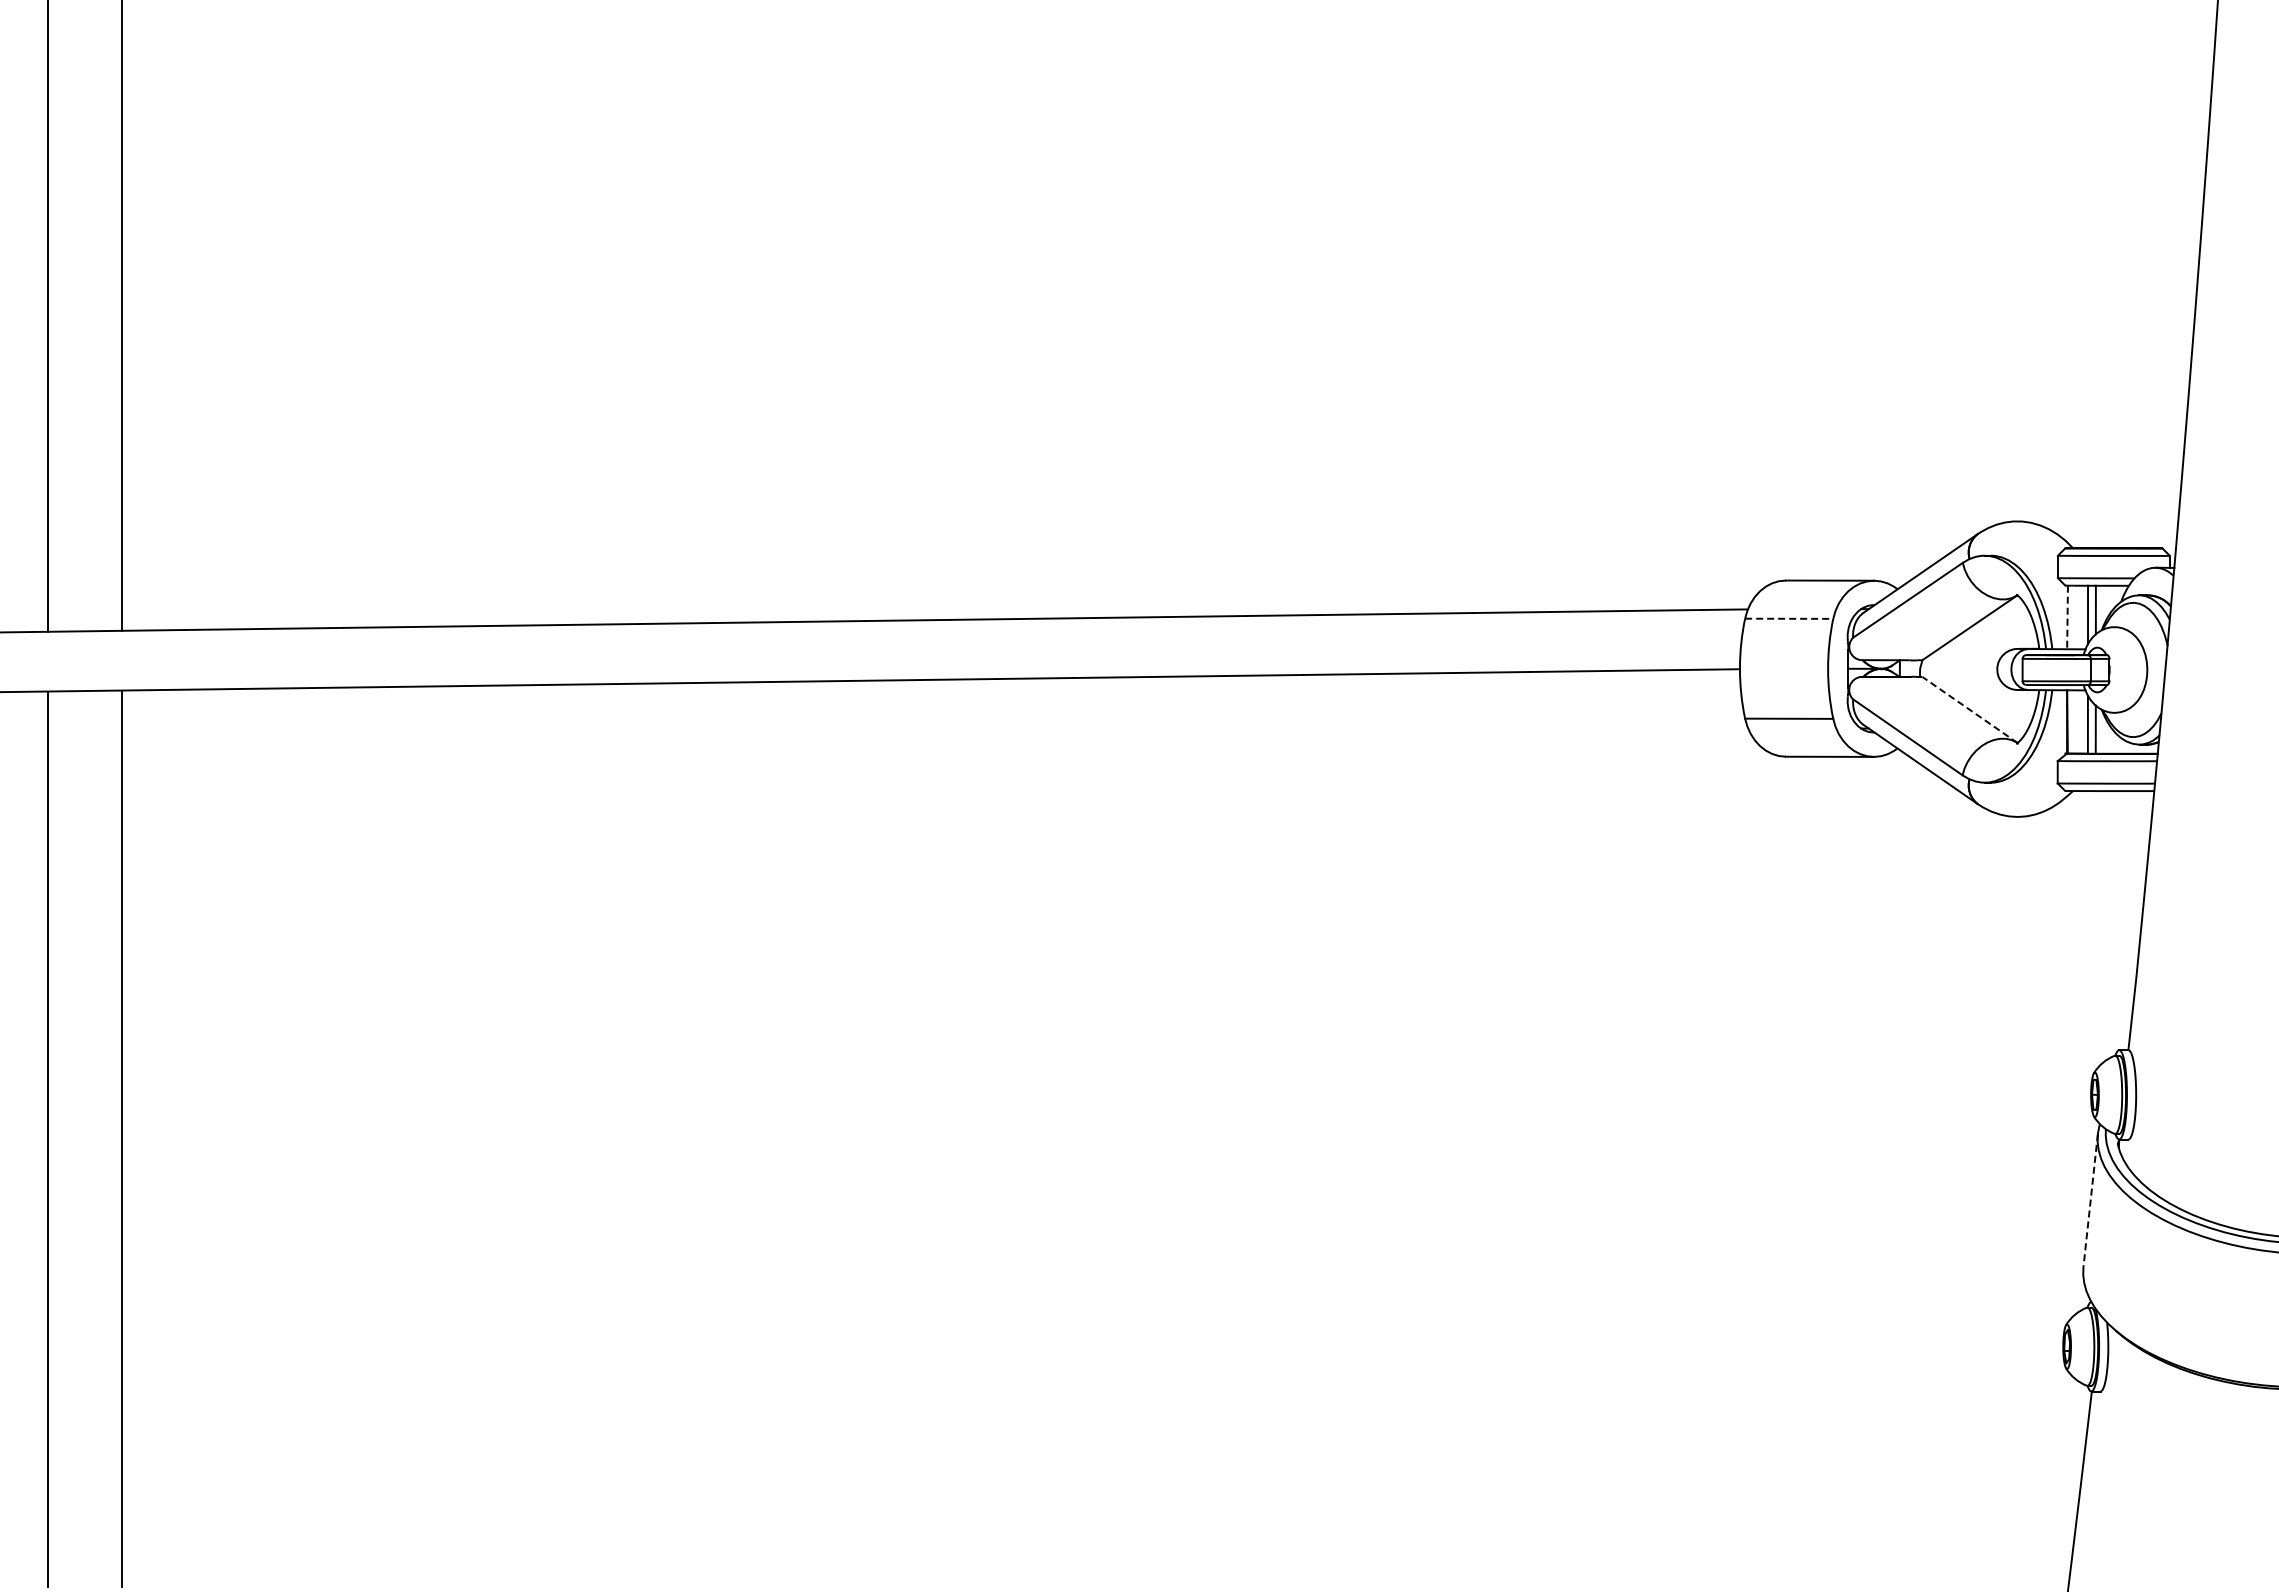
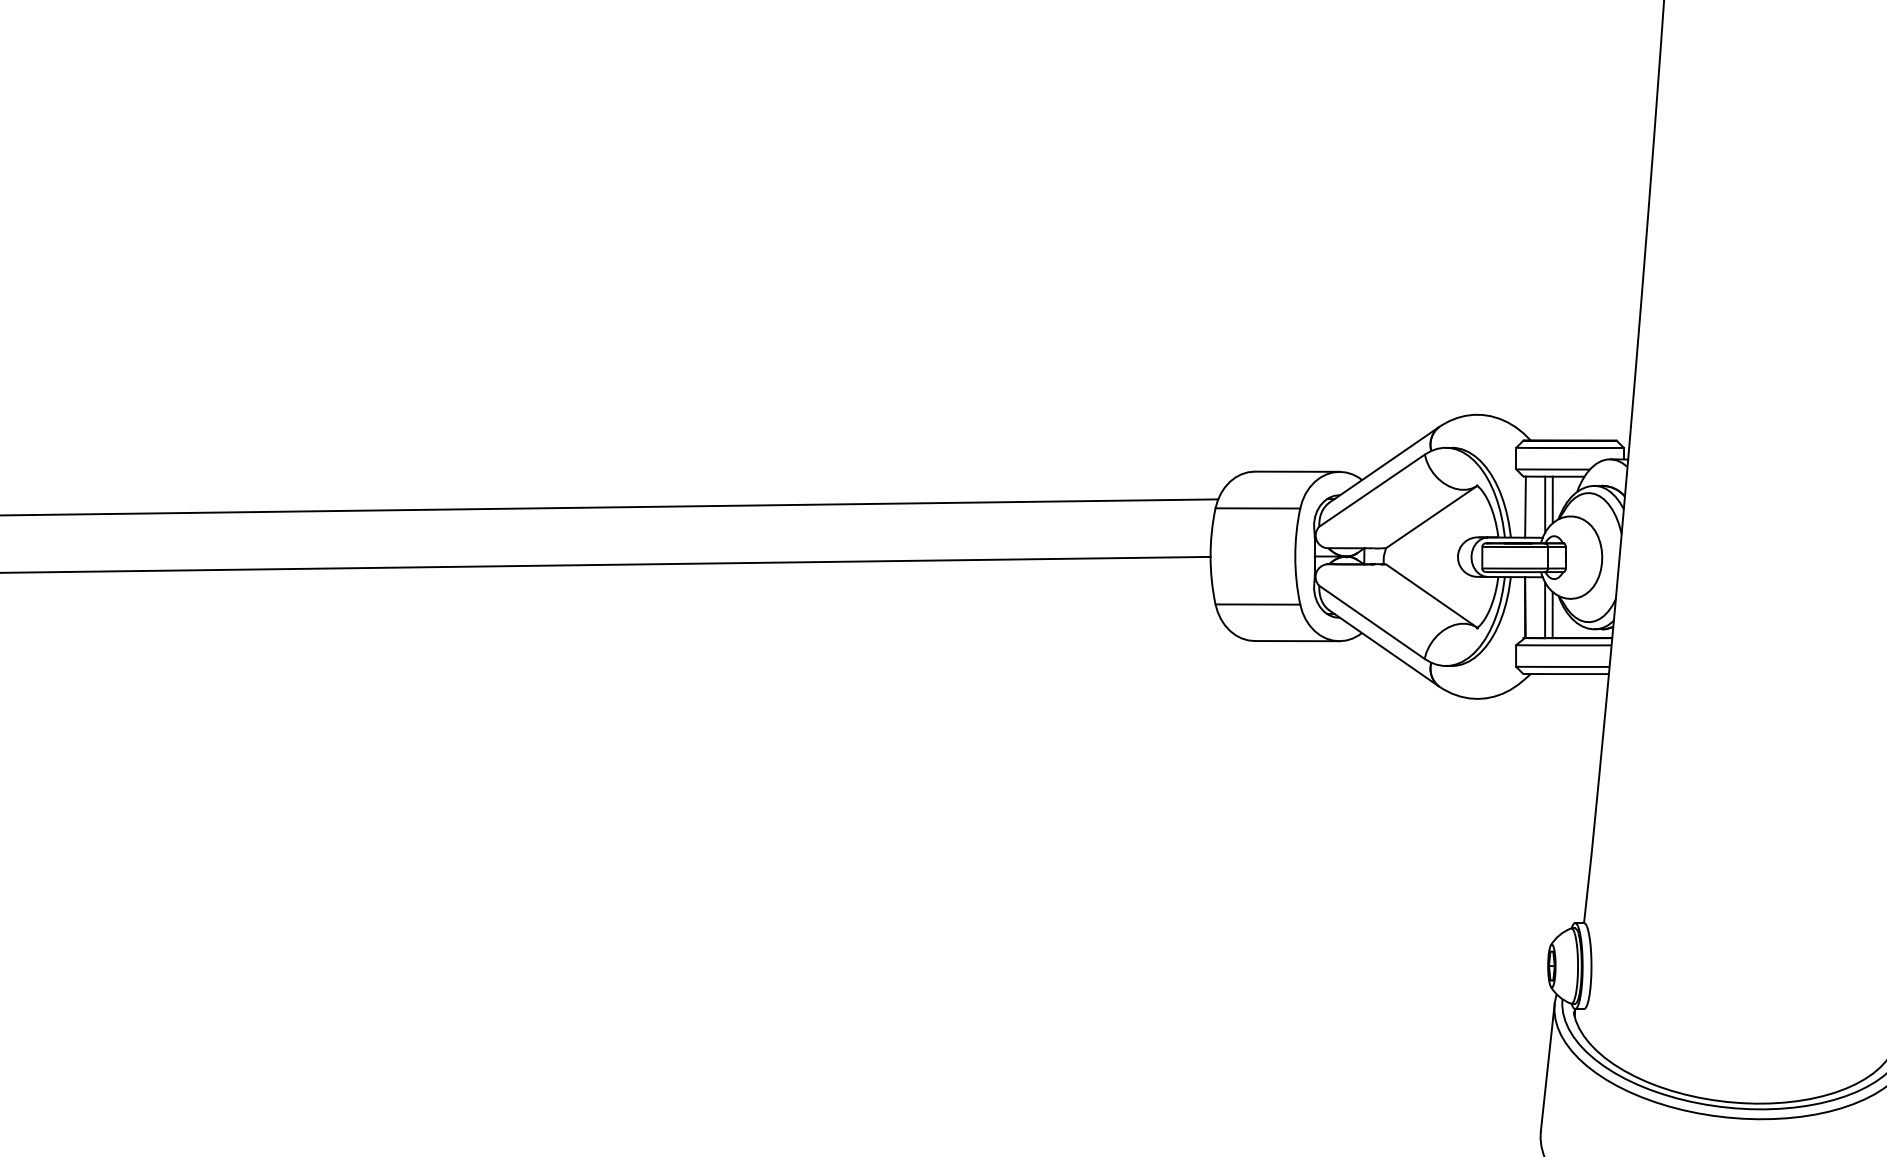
line: (2067, 617) -> (1525, 507), dashed -> solid
line: (1789, 618) -> (1258, 508), dashed -> solid
line: (1970, 710) -> (1432, 596), dashed -> solid
line: (2090, 1200) -> (1547, 1067), dashed -> solid

